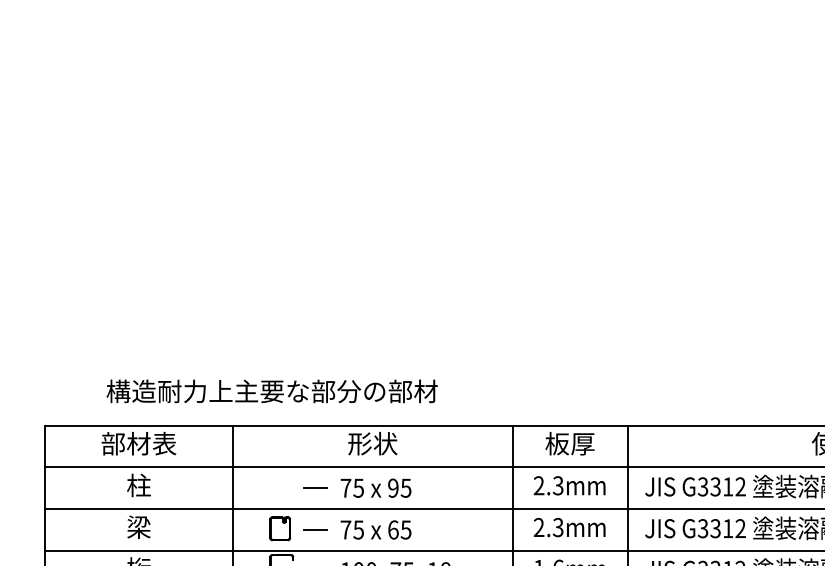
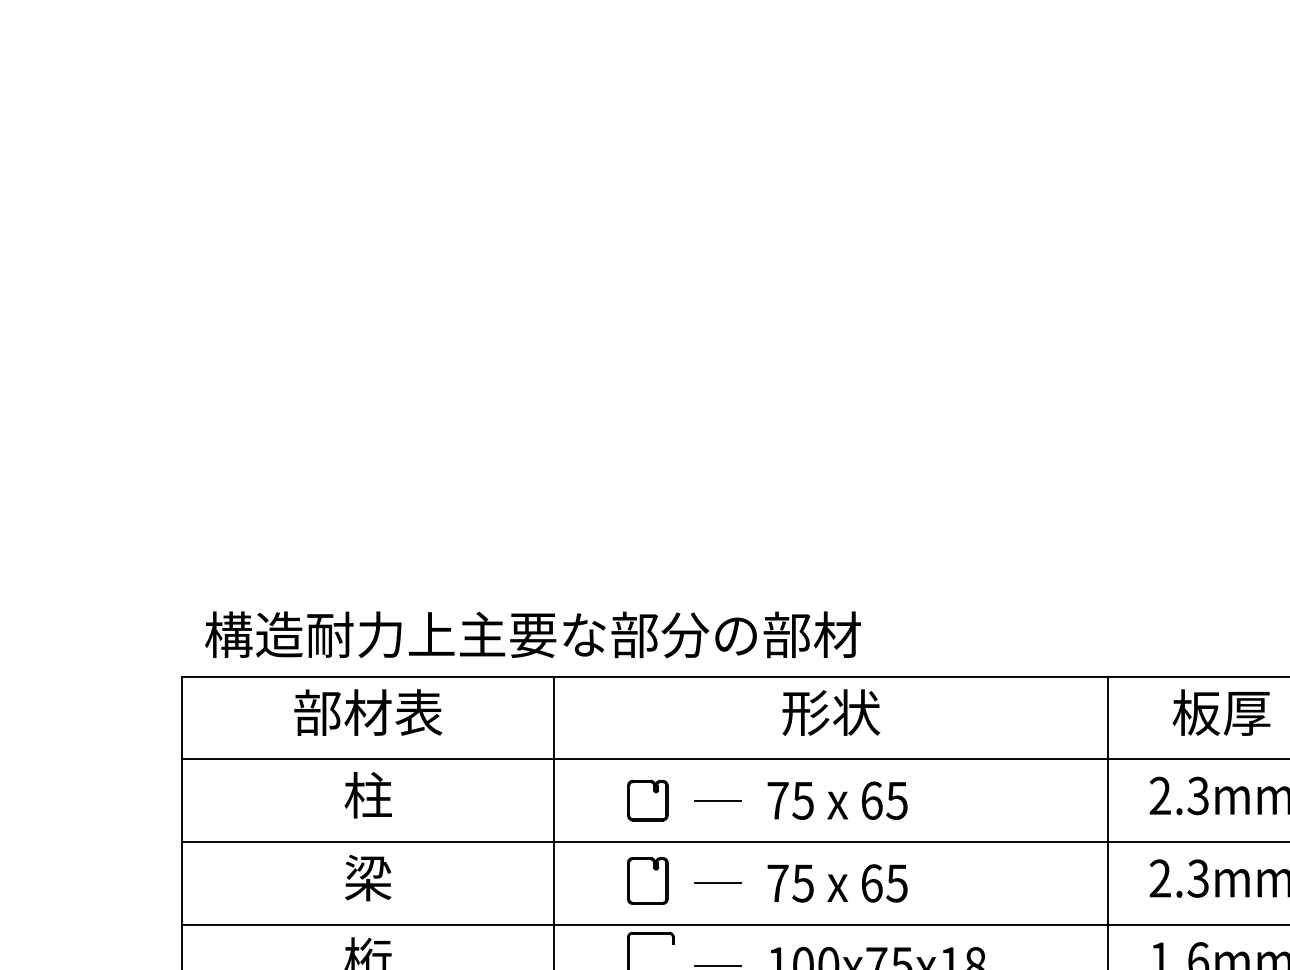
text: (271, 391) -> (531, 634), moved
text: (393, 487) -> (872, 799), 95 -> 65
part: (280, 488) -> (648, 801), added

